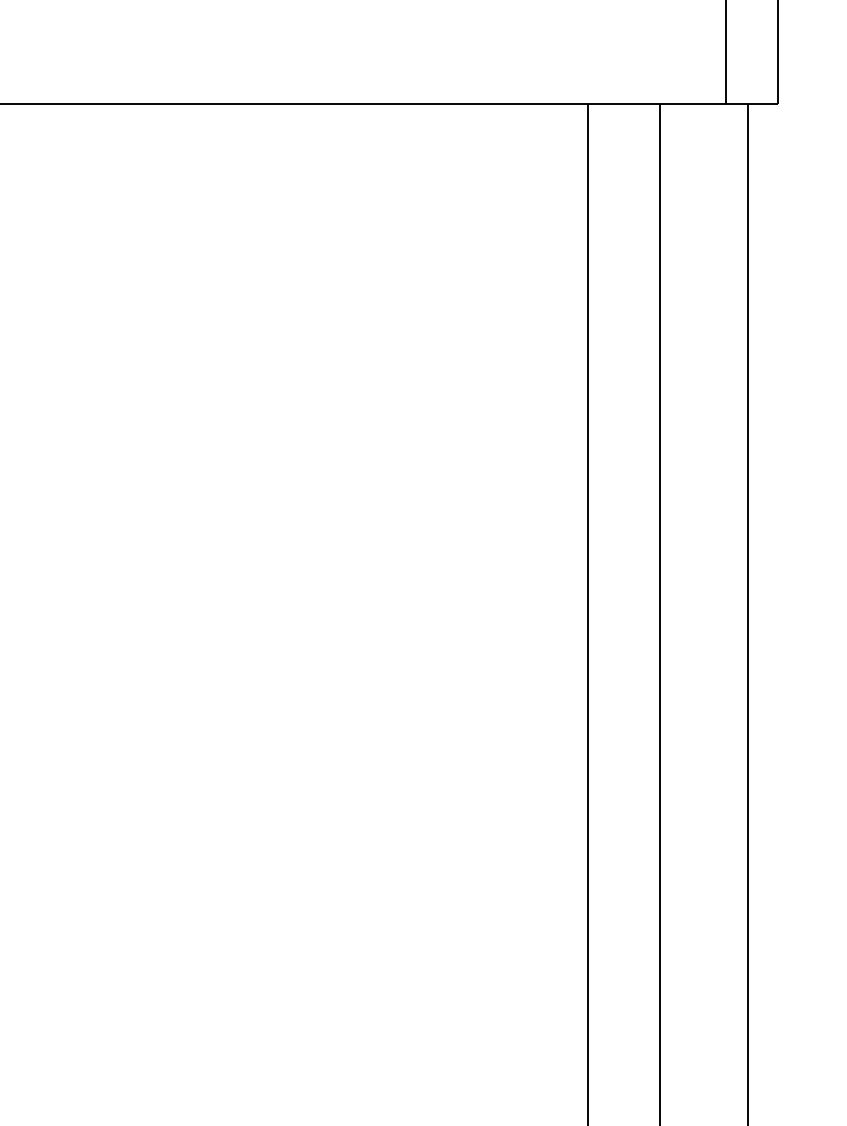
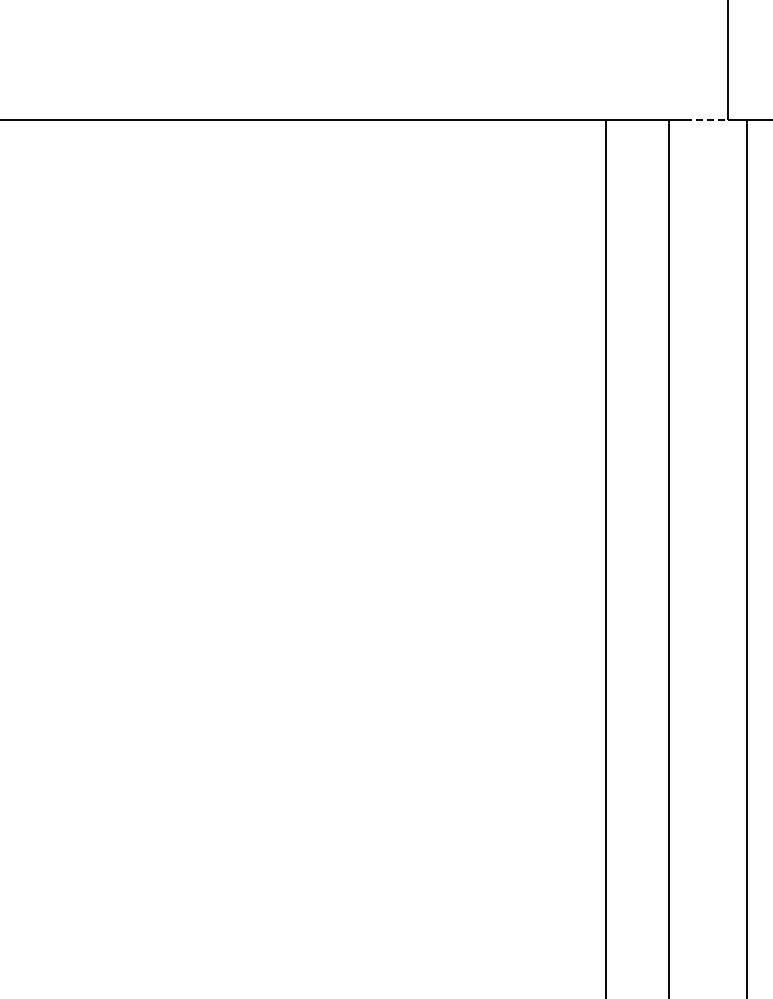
line: (703, 104) -> (707, 120), solid -> dashed

